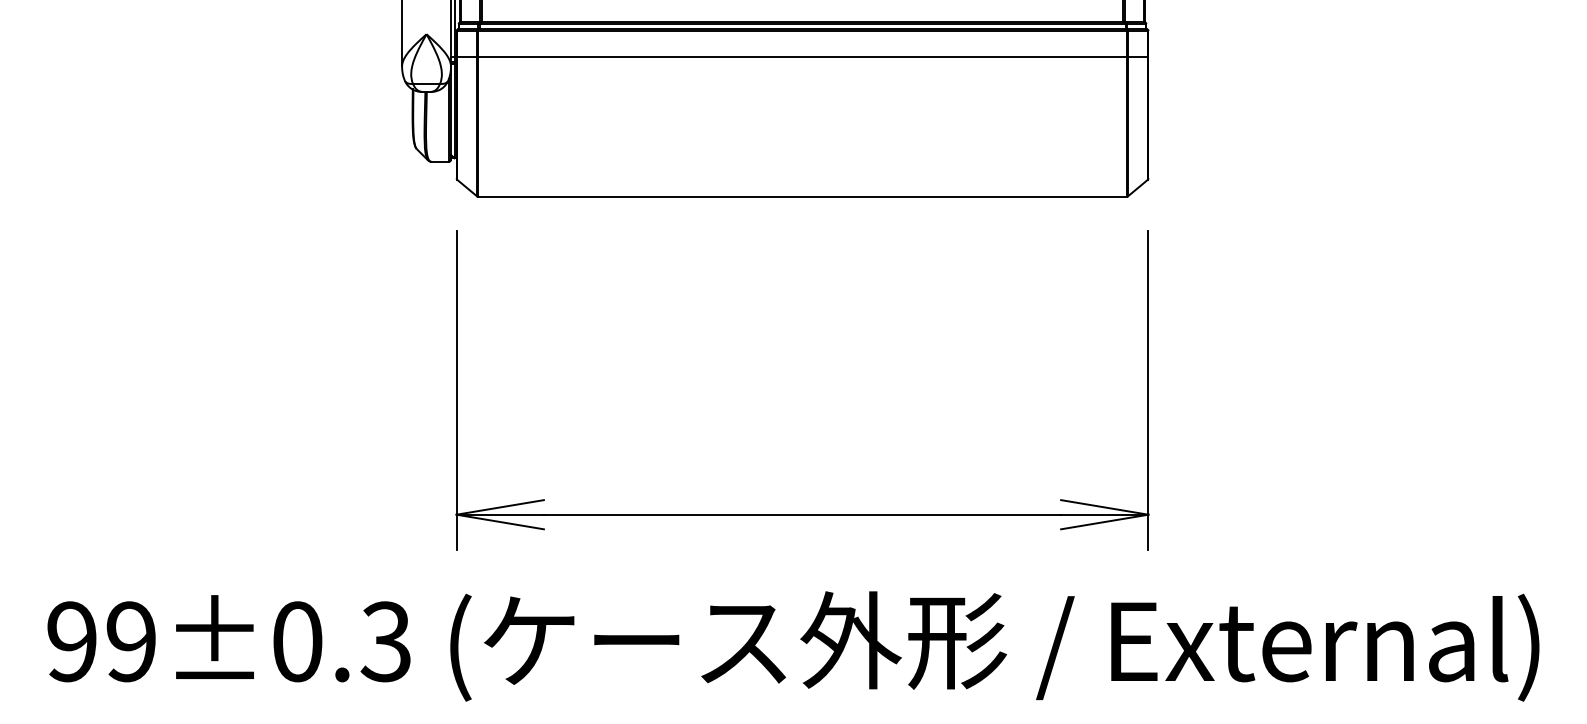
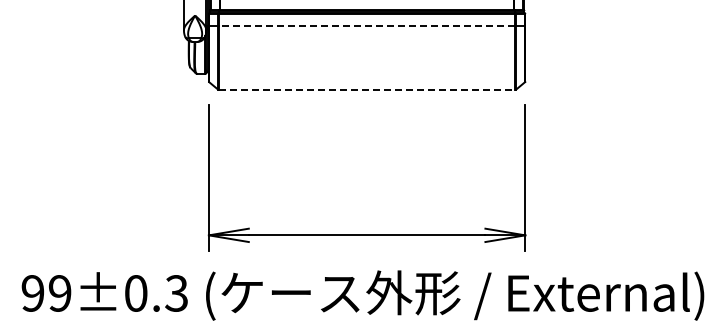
line: (801, 55) -> (366, 25), solid -> dashed
line: (803, 195) -> (367, 89), solid -> dashed

